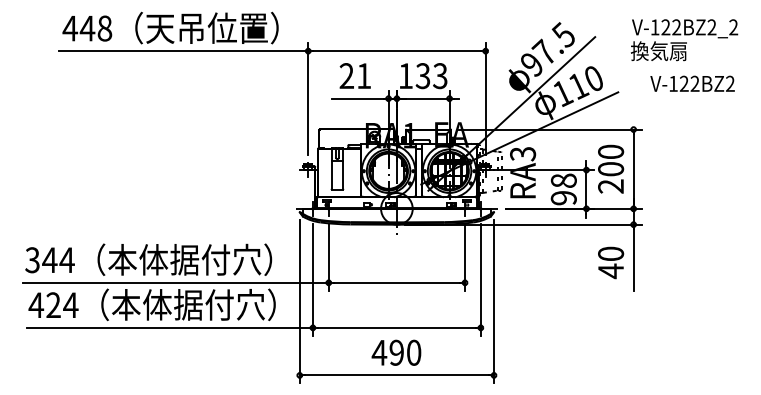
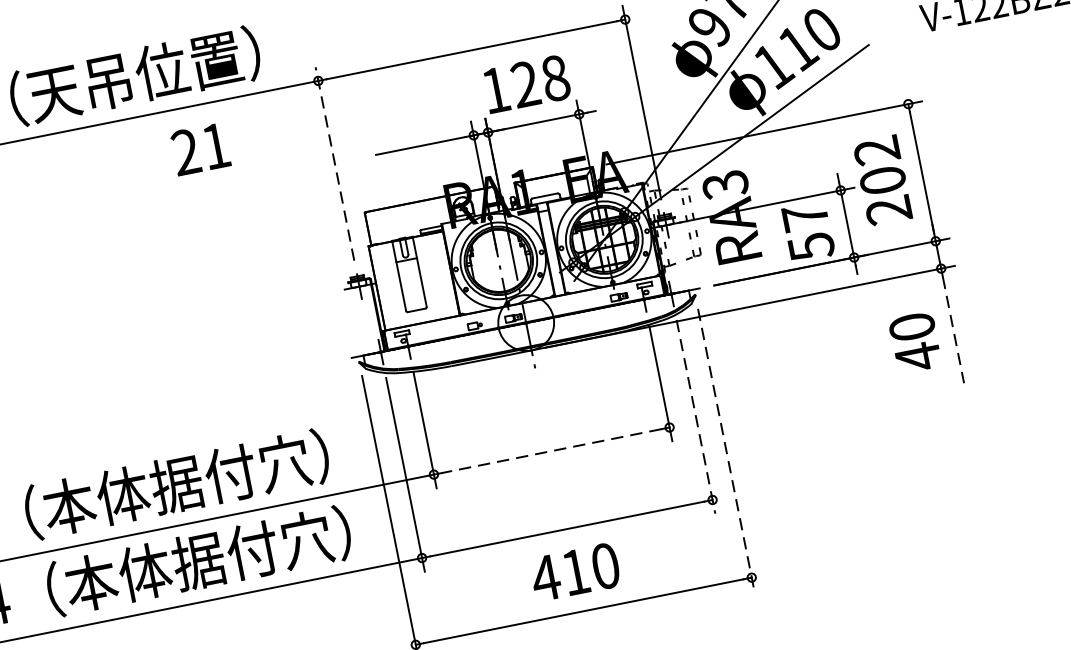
text: (354, 75) -> (199, 148), moved
text: (431, 76) -> (540, 82), 133 -> 128
line: (308, 99) -> (335, 164), solid -> dashed
text: (611, 151) -> (877, 149), 200 -> 202
text: (563, 189) -> (807, 232), 98 -> 57
line: (633, 260) -> (953, 330), solid -> dashed
line: (480, 279) -> (695, 416), solid -> dashed
line: (396, 282) -> (550, 450), solid -> dashed
line: (494, 301) -> (727, 449), solid -> dashed
text: (396, 352) -> (575, 571), 490 -> 410

